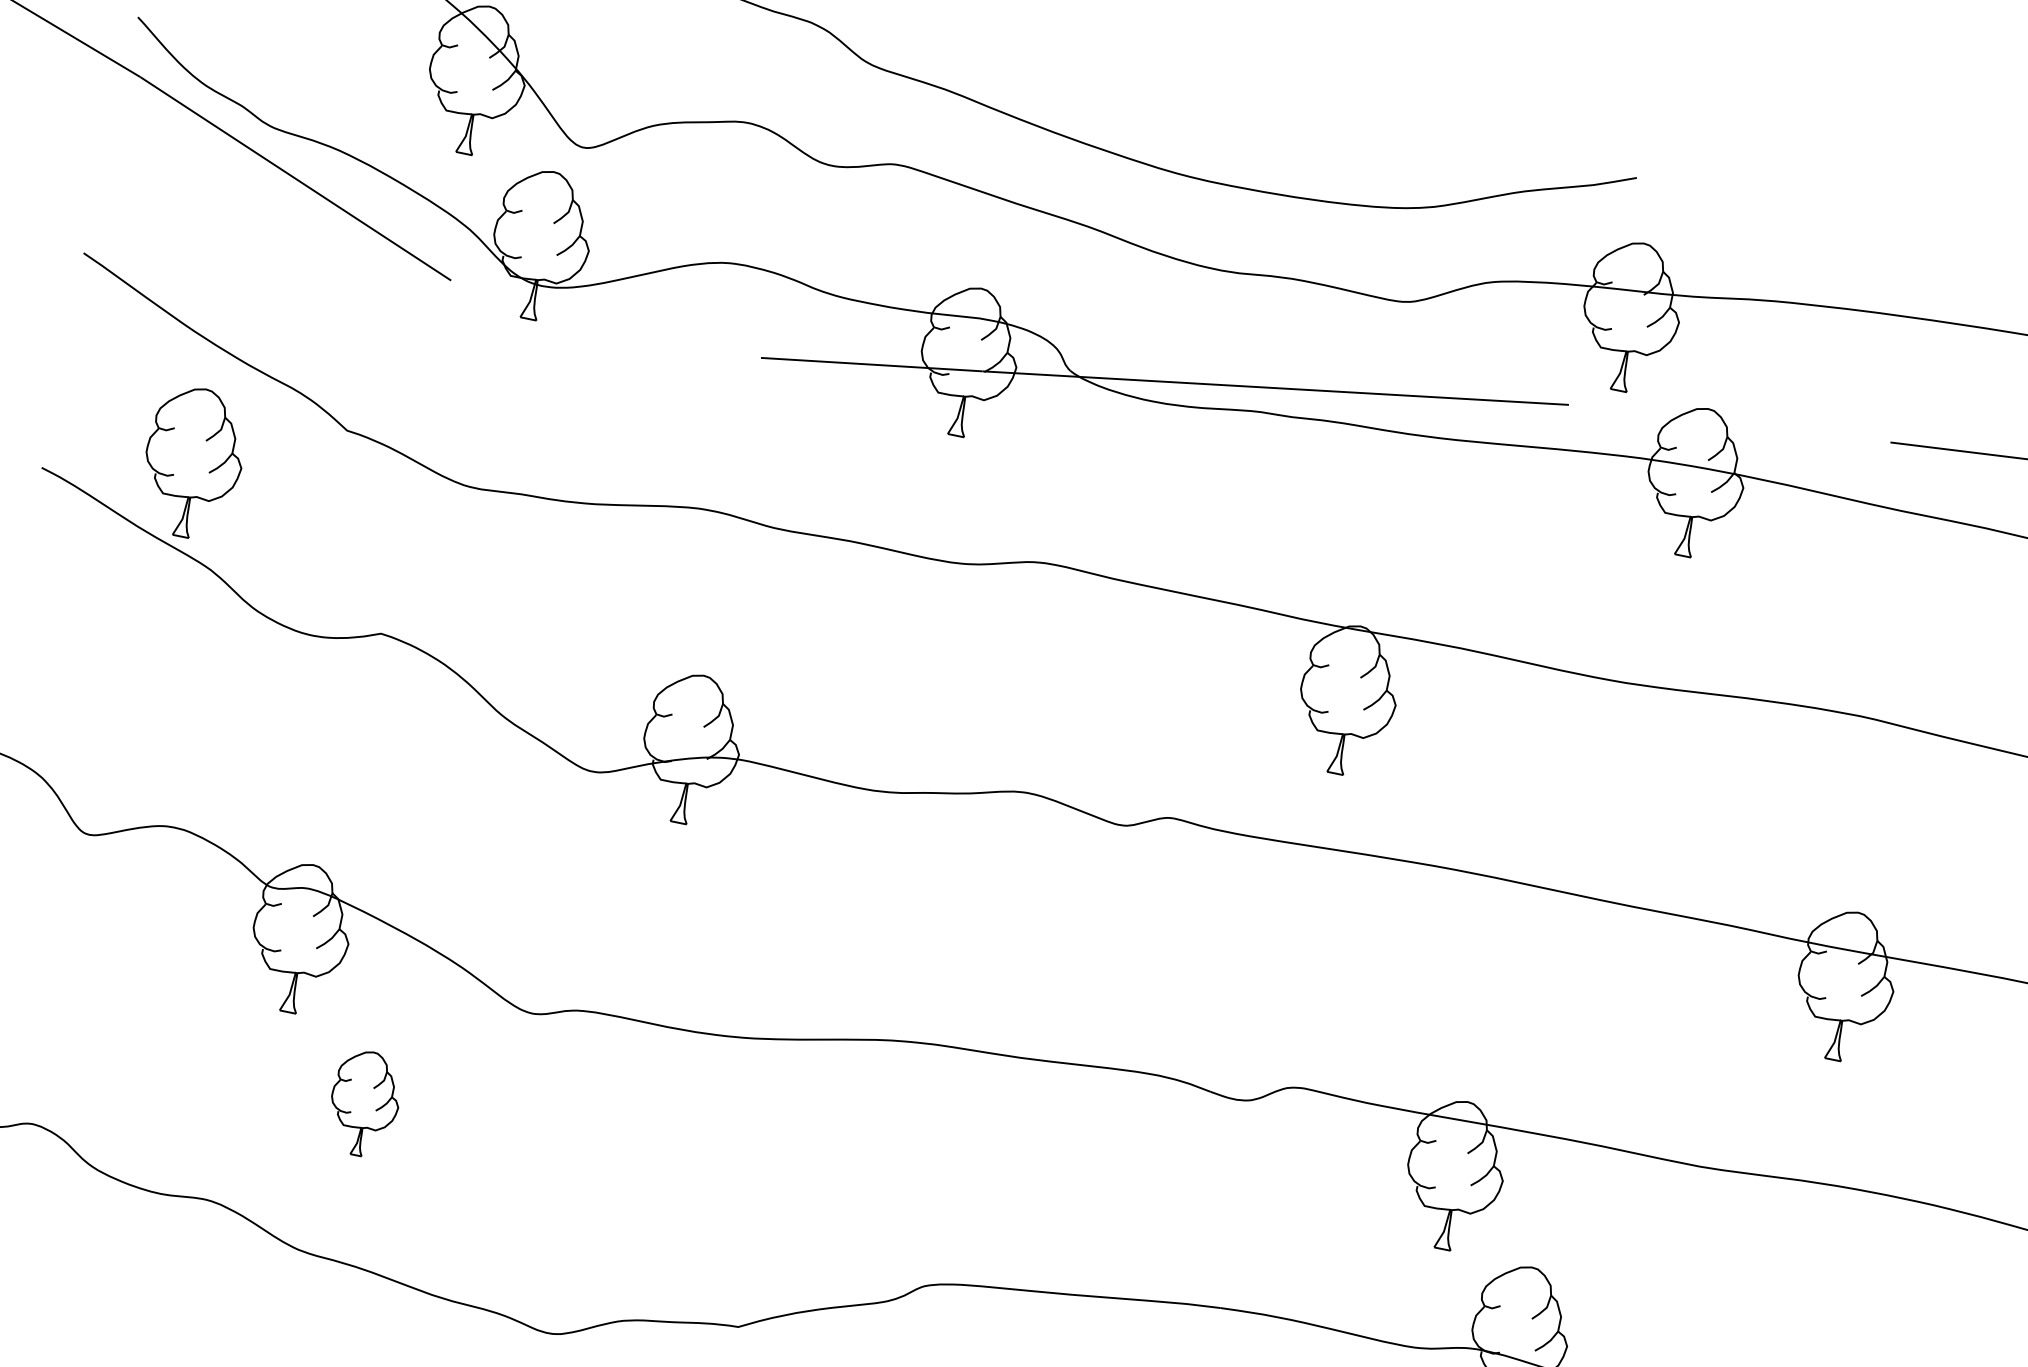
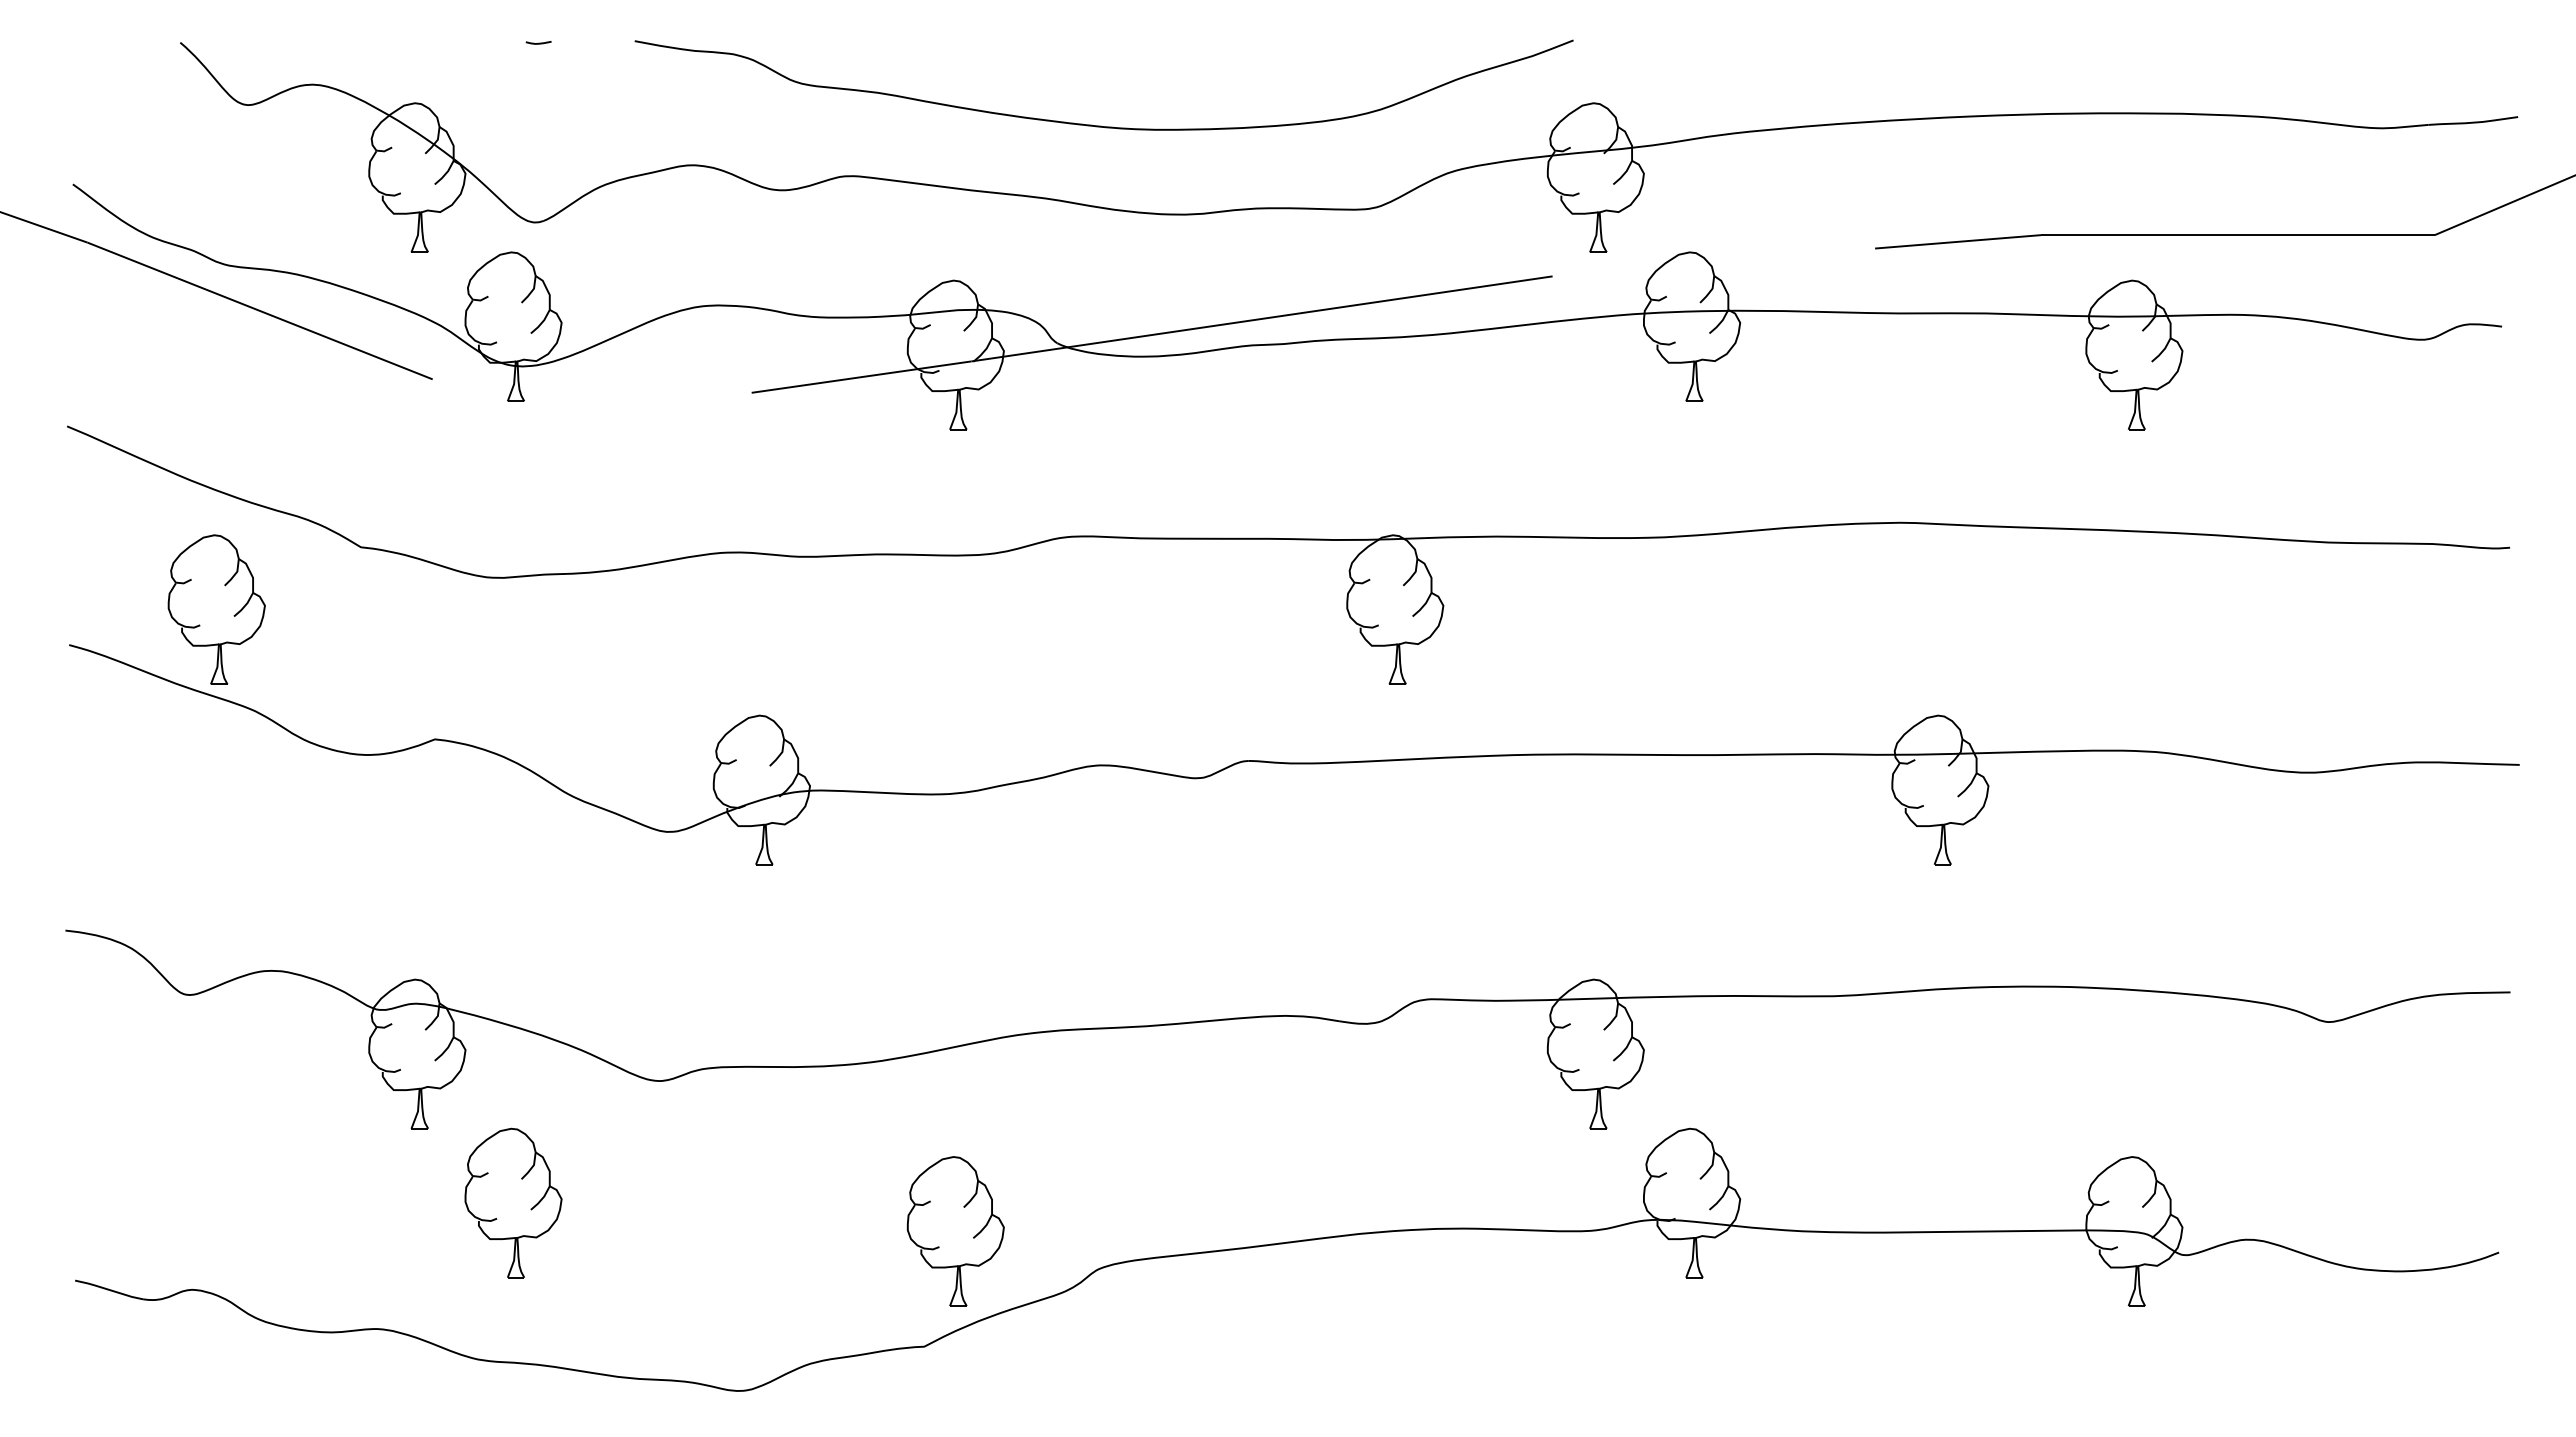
part: (364, 1103) -> (513, 1202), size x1.43
part: (791, 1220) -> (955, 1231), added

